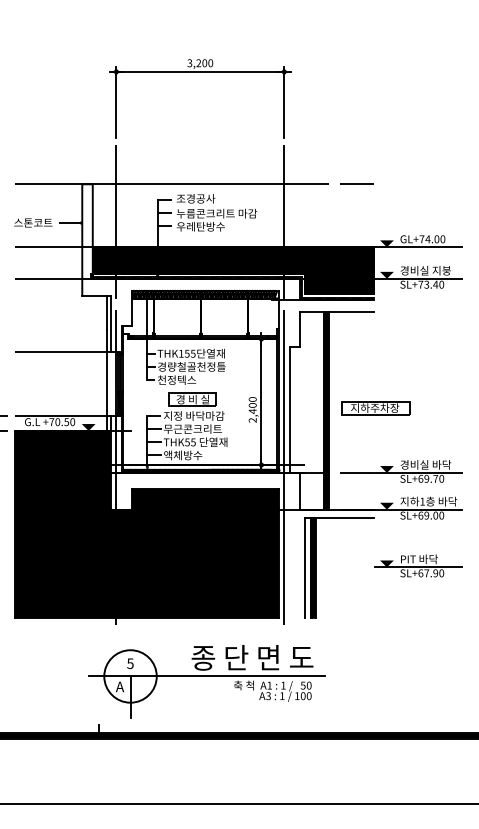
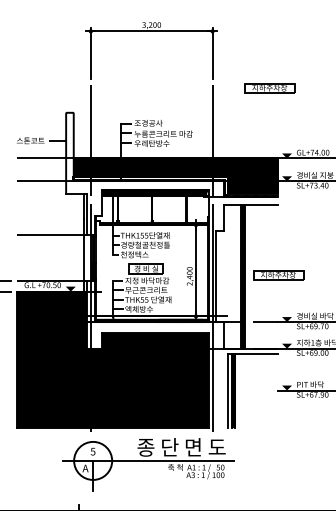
part: (363, 150) -> (270, 88), added
line: (194, 184) -> (147, 112), removed
part: (206, 681) -> (148, 464), moved

